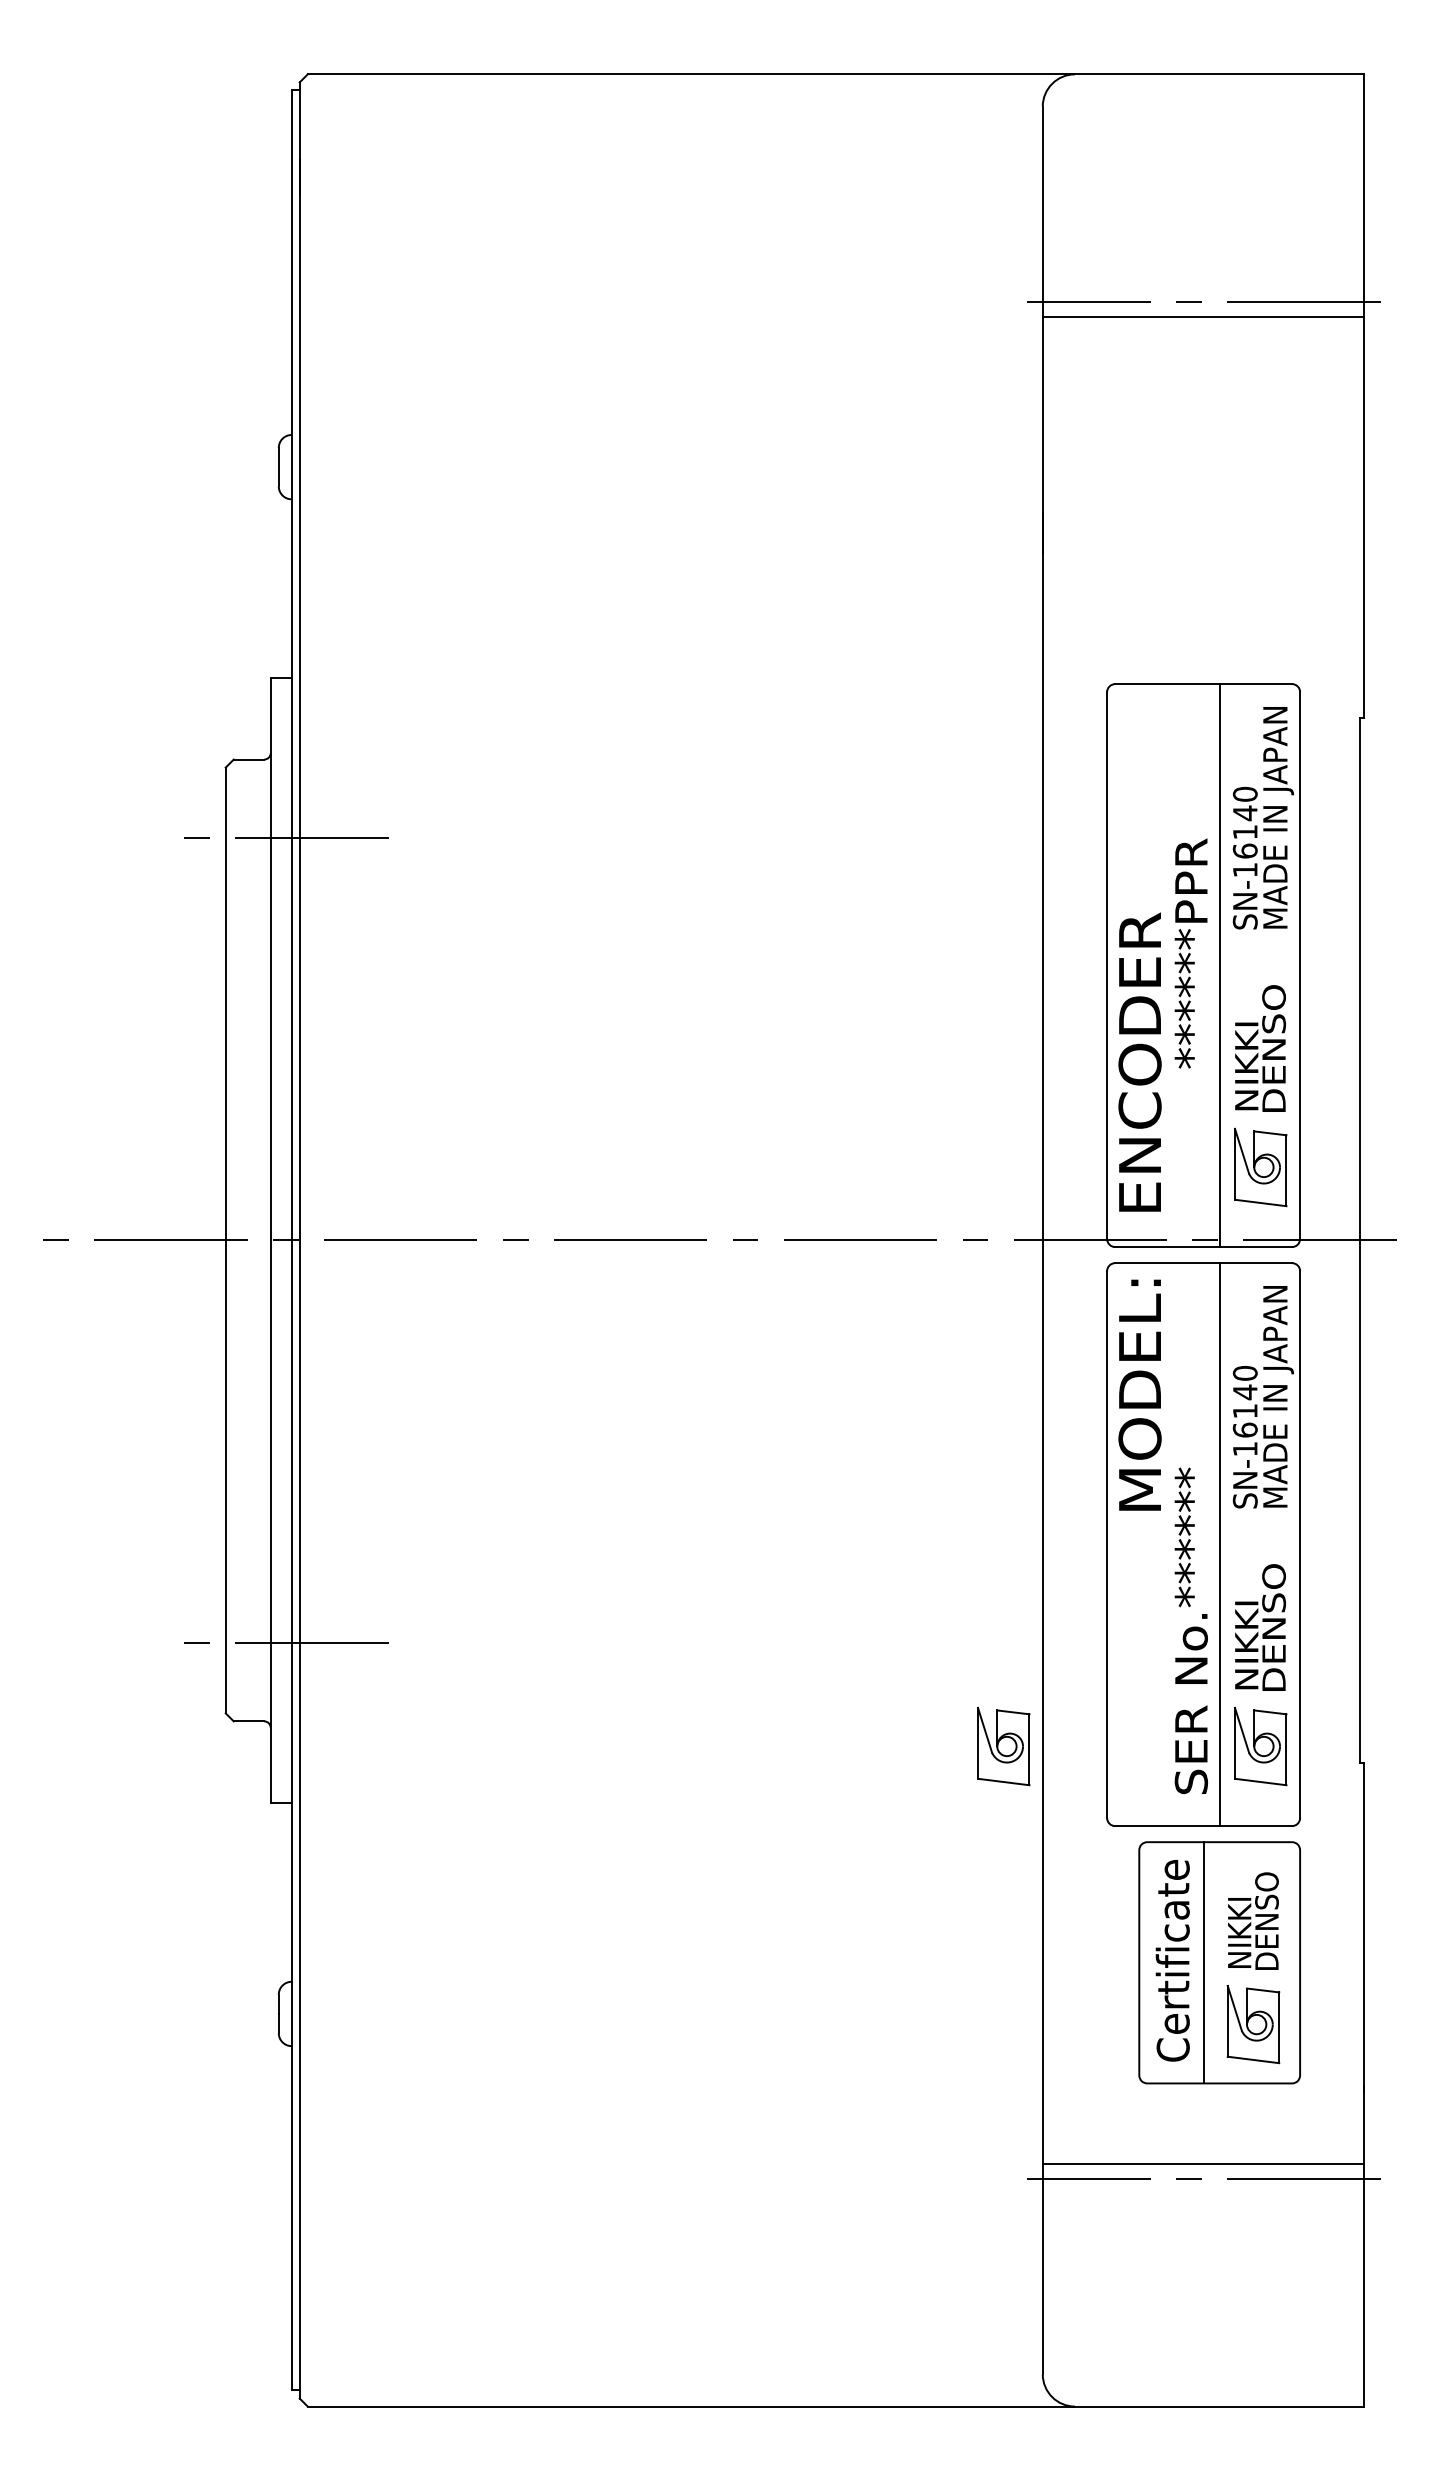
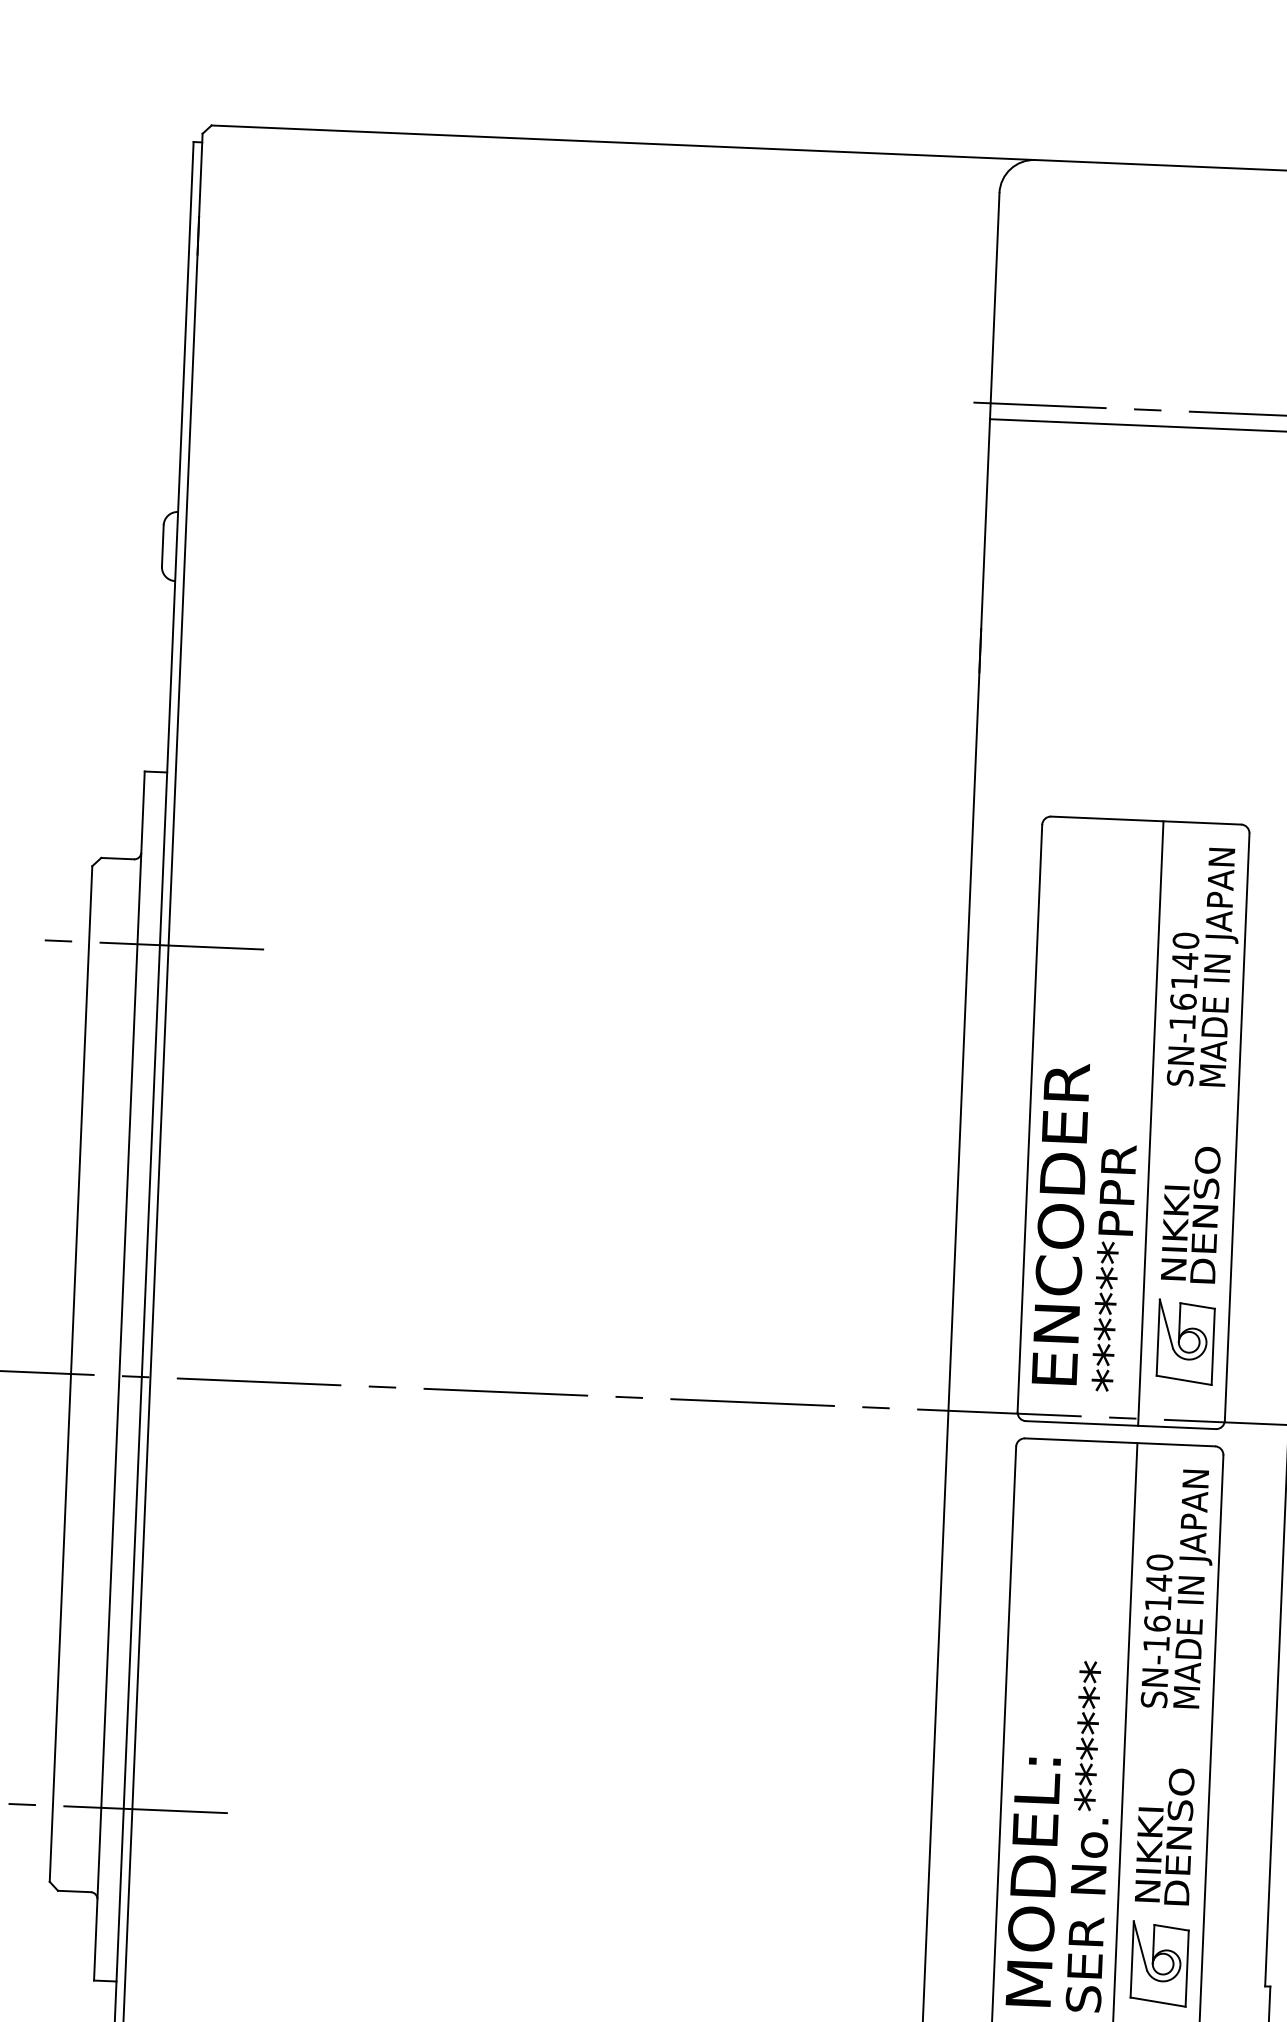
text: (1190, 953) -> (1113, 1268), moved
text: (1139, 1394) -> (1032, 1881), moved
part: (1003, 1746) -> (883, 1952), removed

